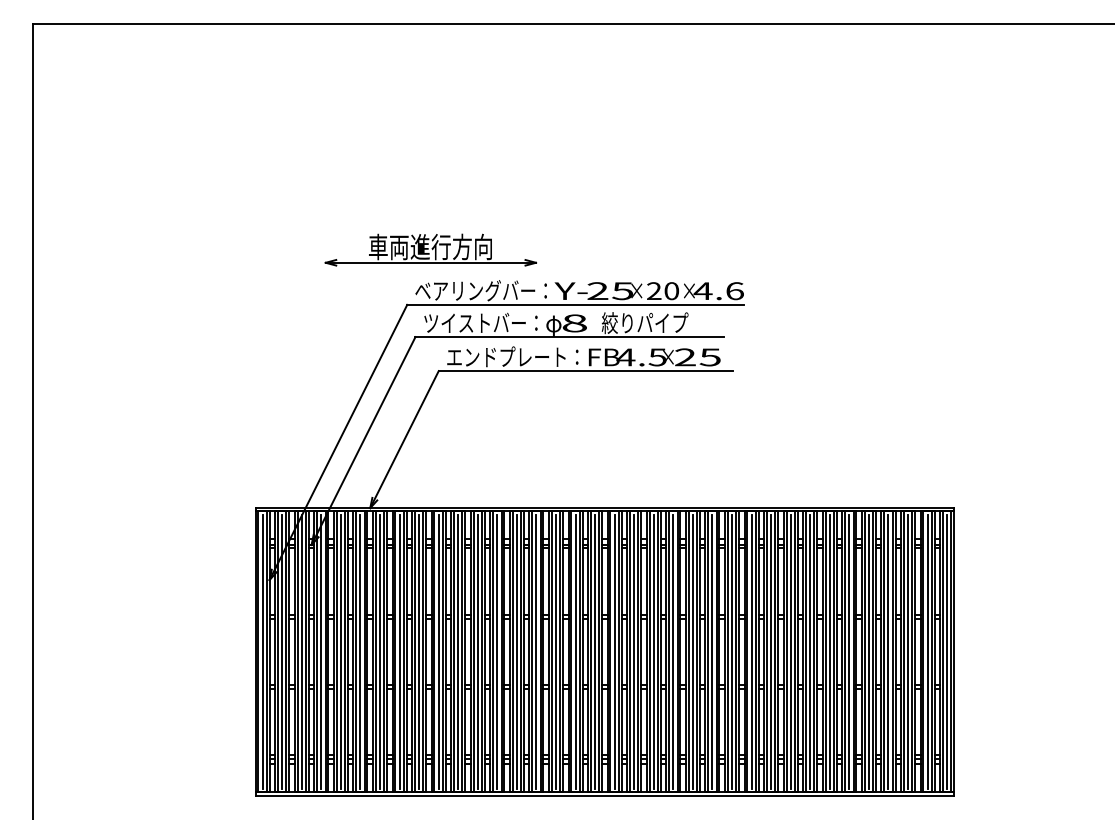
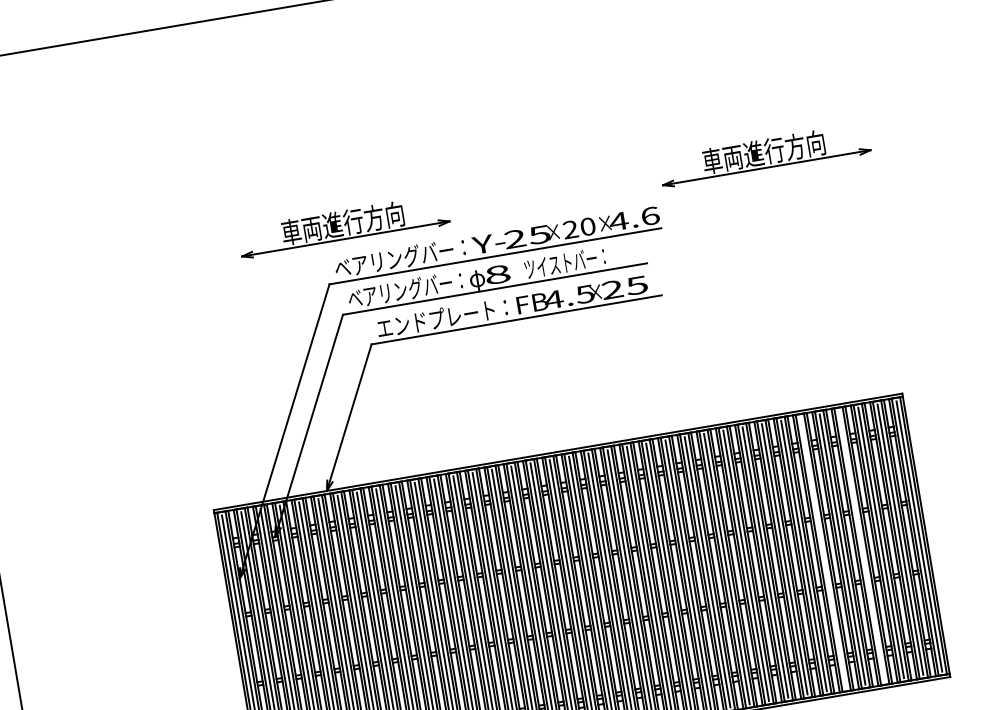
part: (857, 249) -> (764, 154), added
text: (480, 322) -> (404, 289), ツイストバー： -> ベアリングバー：
text: (644, 323) -> (566, 263), 絞りパイプ -> ツイストバー：
line: (849, 651) -> (823, 552), removed
line: (888, 651) -> (861, 545), removed

